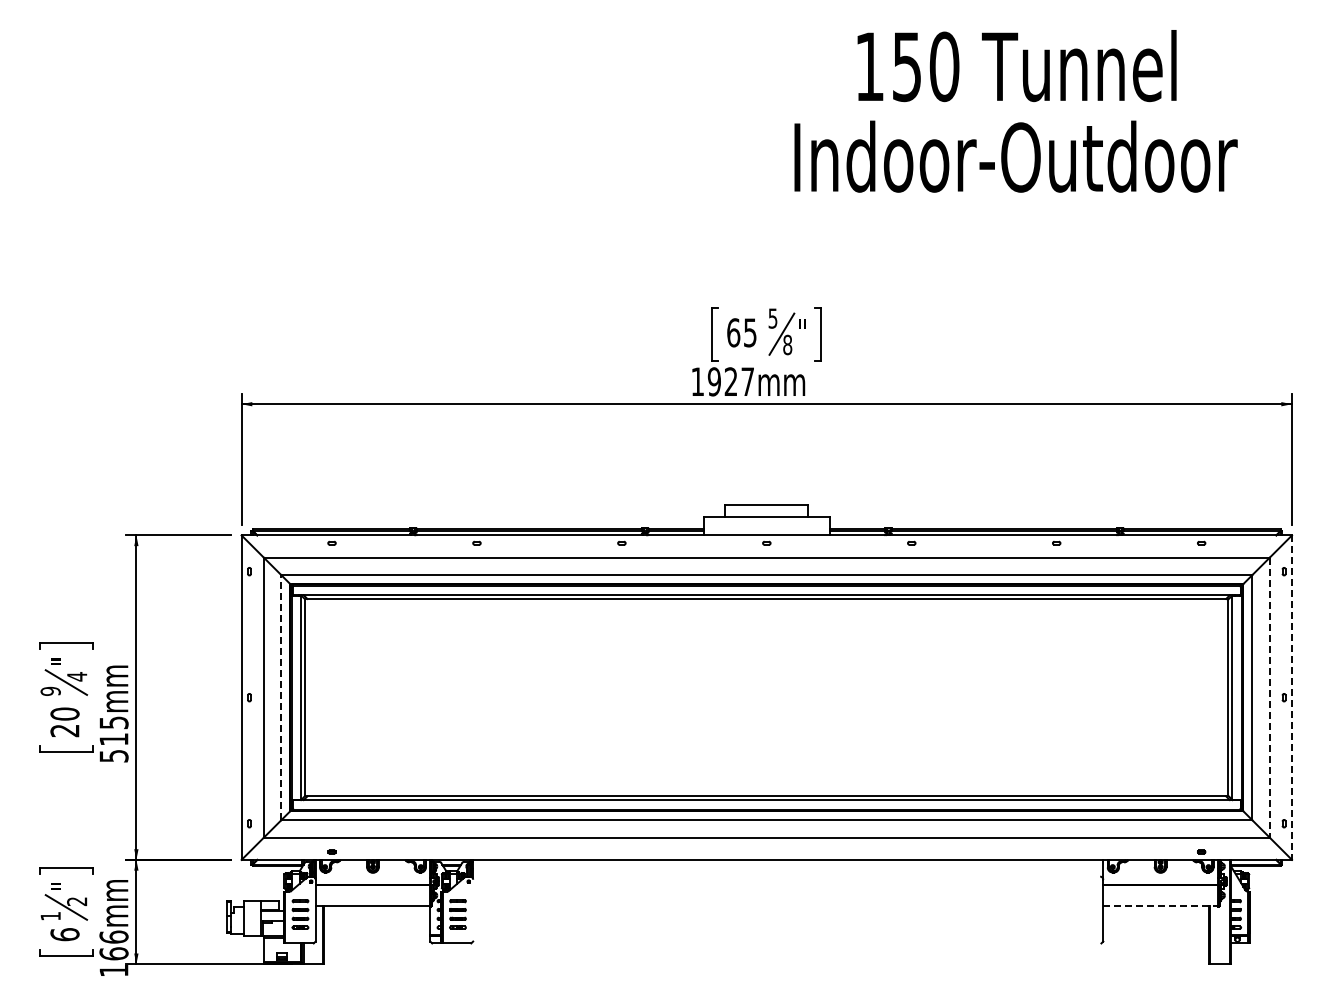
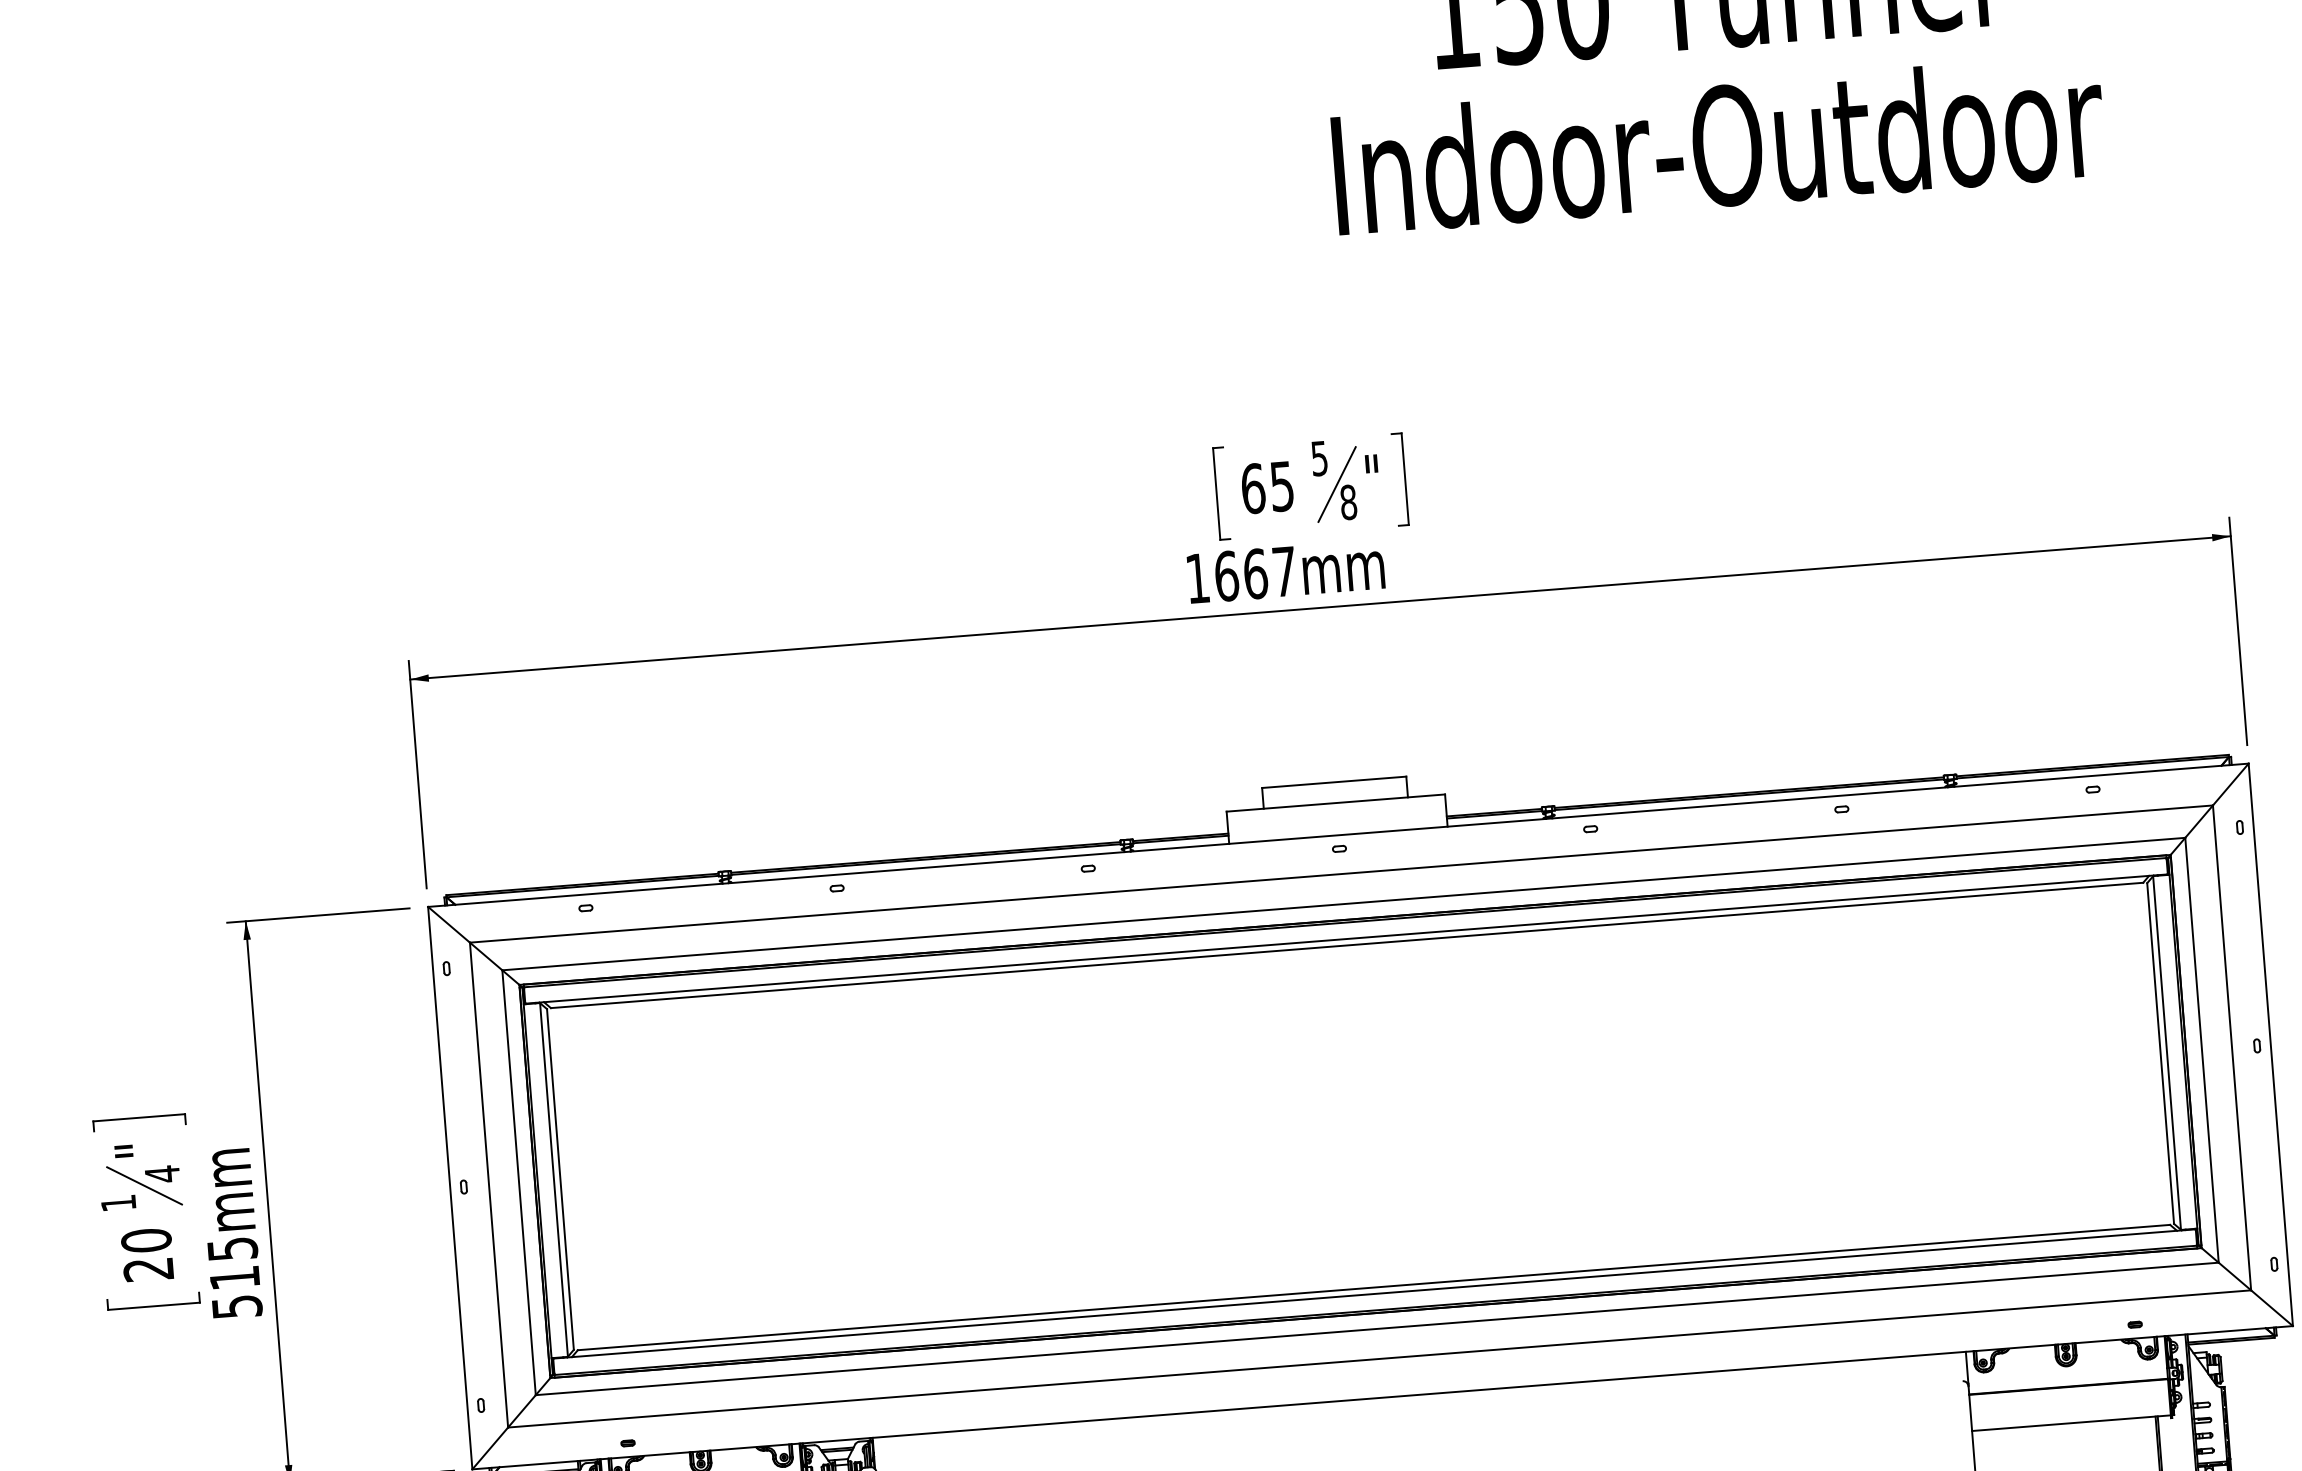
text: (722, 381) -> (1240, 574), 1927mm -> 1667mm
text: (50, 690) -> (118, 1201), 9 -> 1
line: (281, 697) -> (519, 1182), dashed -> solid
line: (1269, 697) -> (2231, 1047), dashed -> solid
line: (1292, 698) -> (2271, 1046), dashed -> solid
line: (1161, 905) -> (2072, 1422), dashed -> solid

